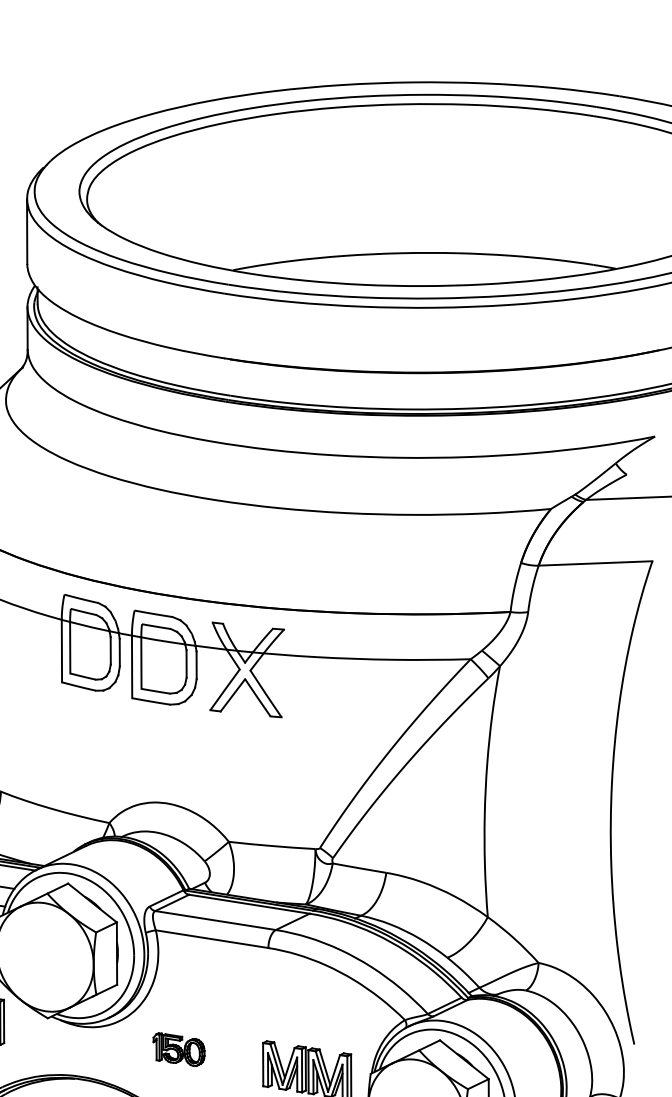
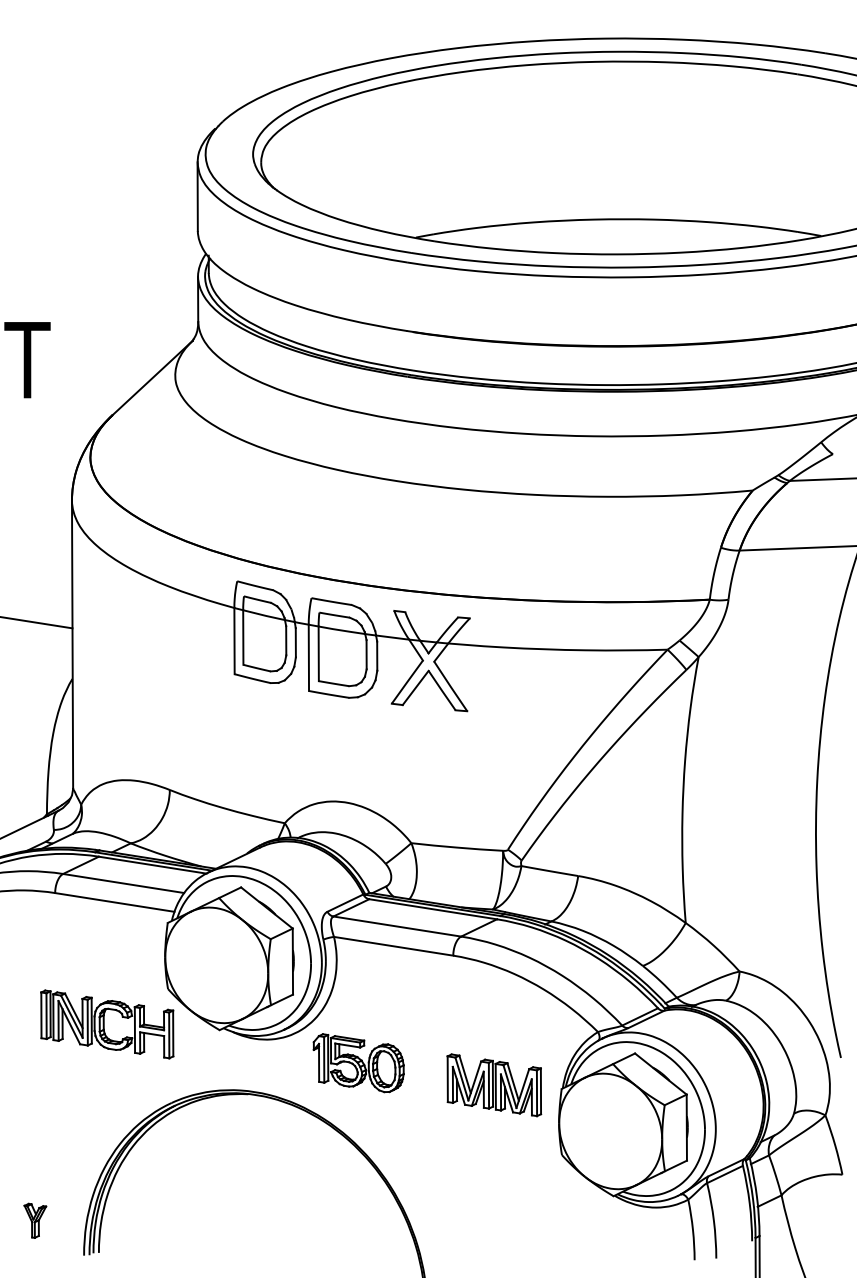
part: (178, 1049) -> (358, 1063), size x1.67

